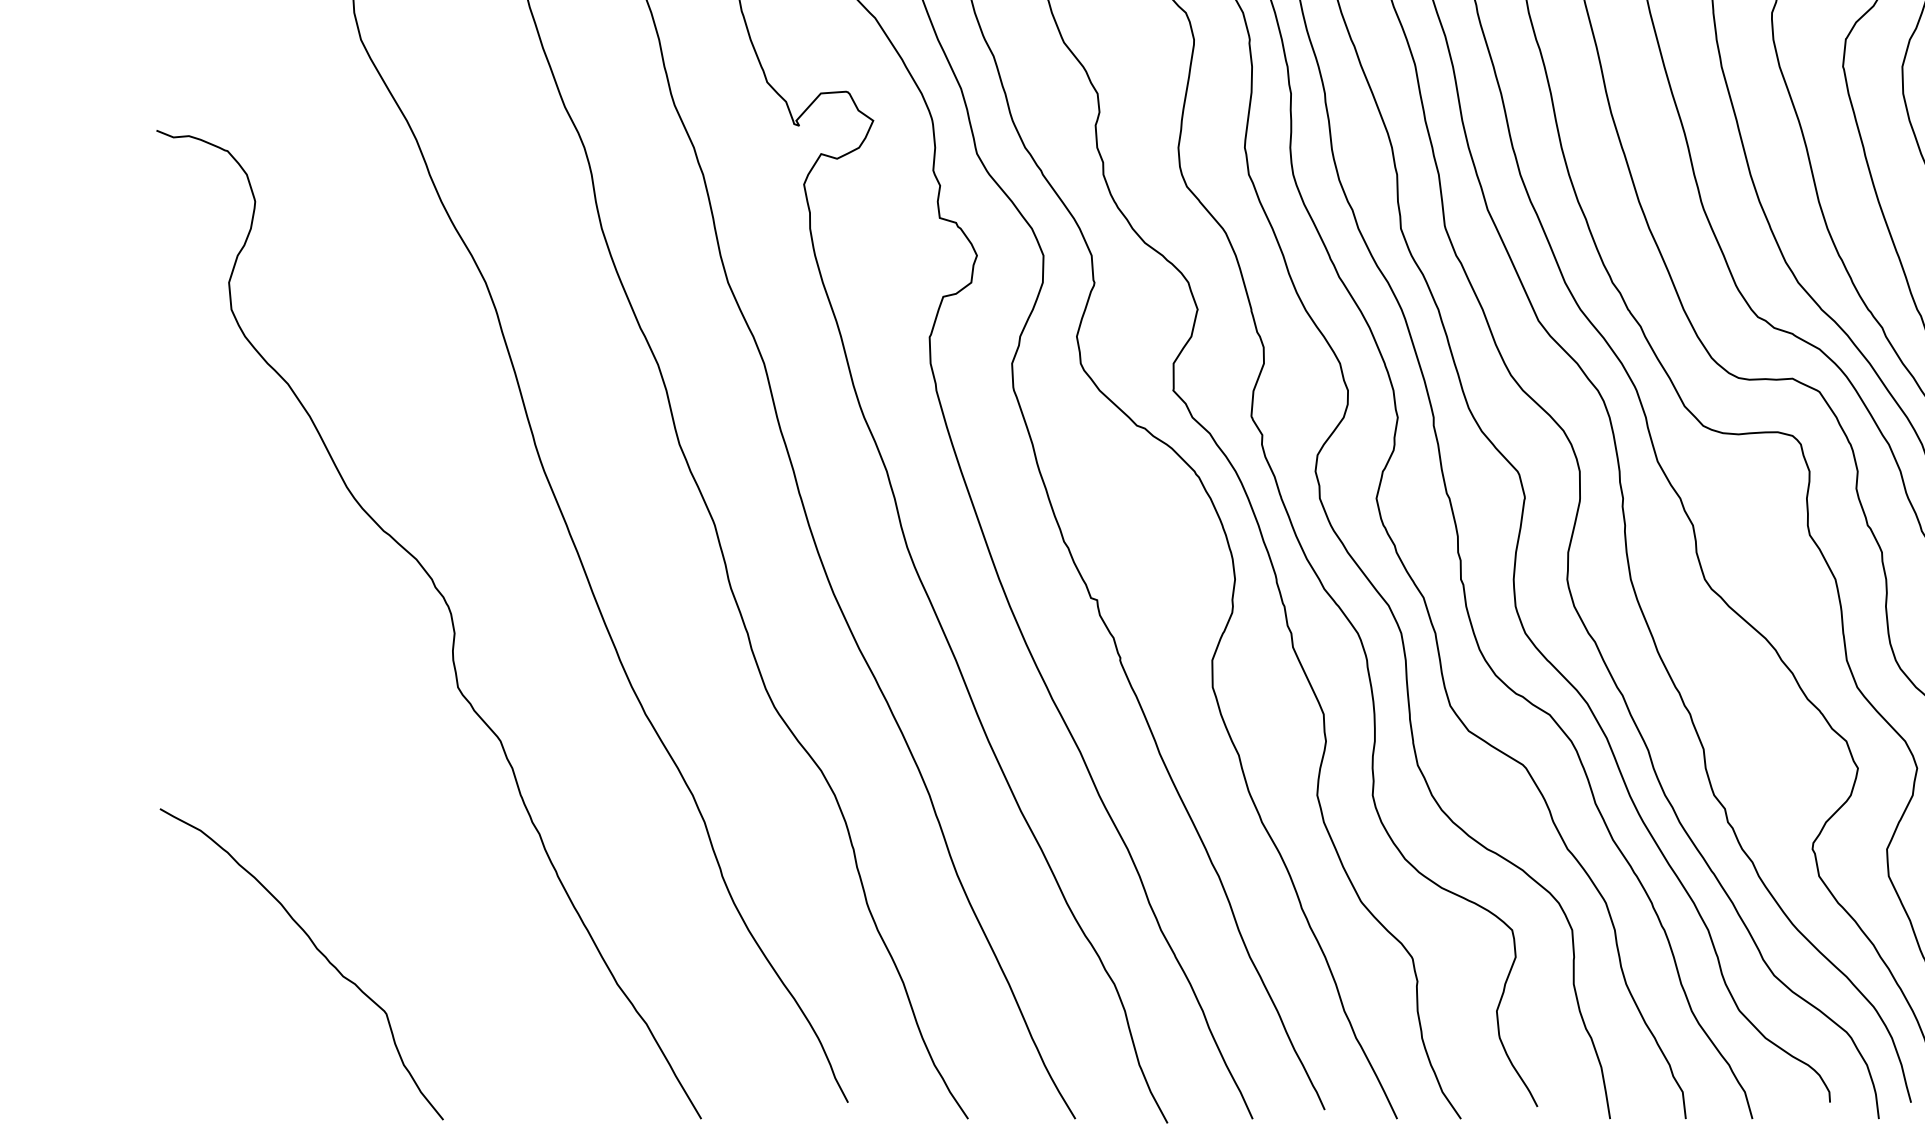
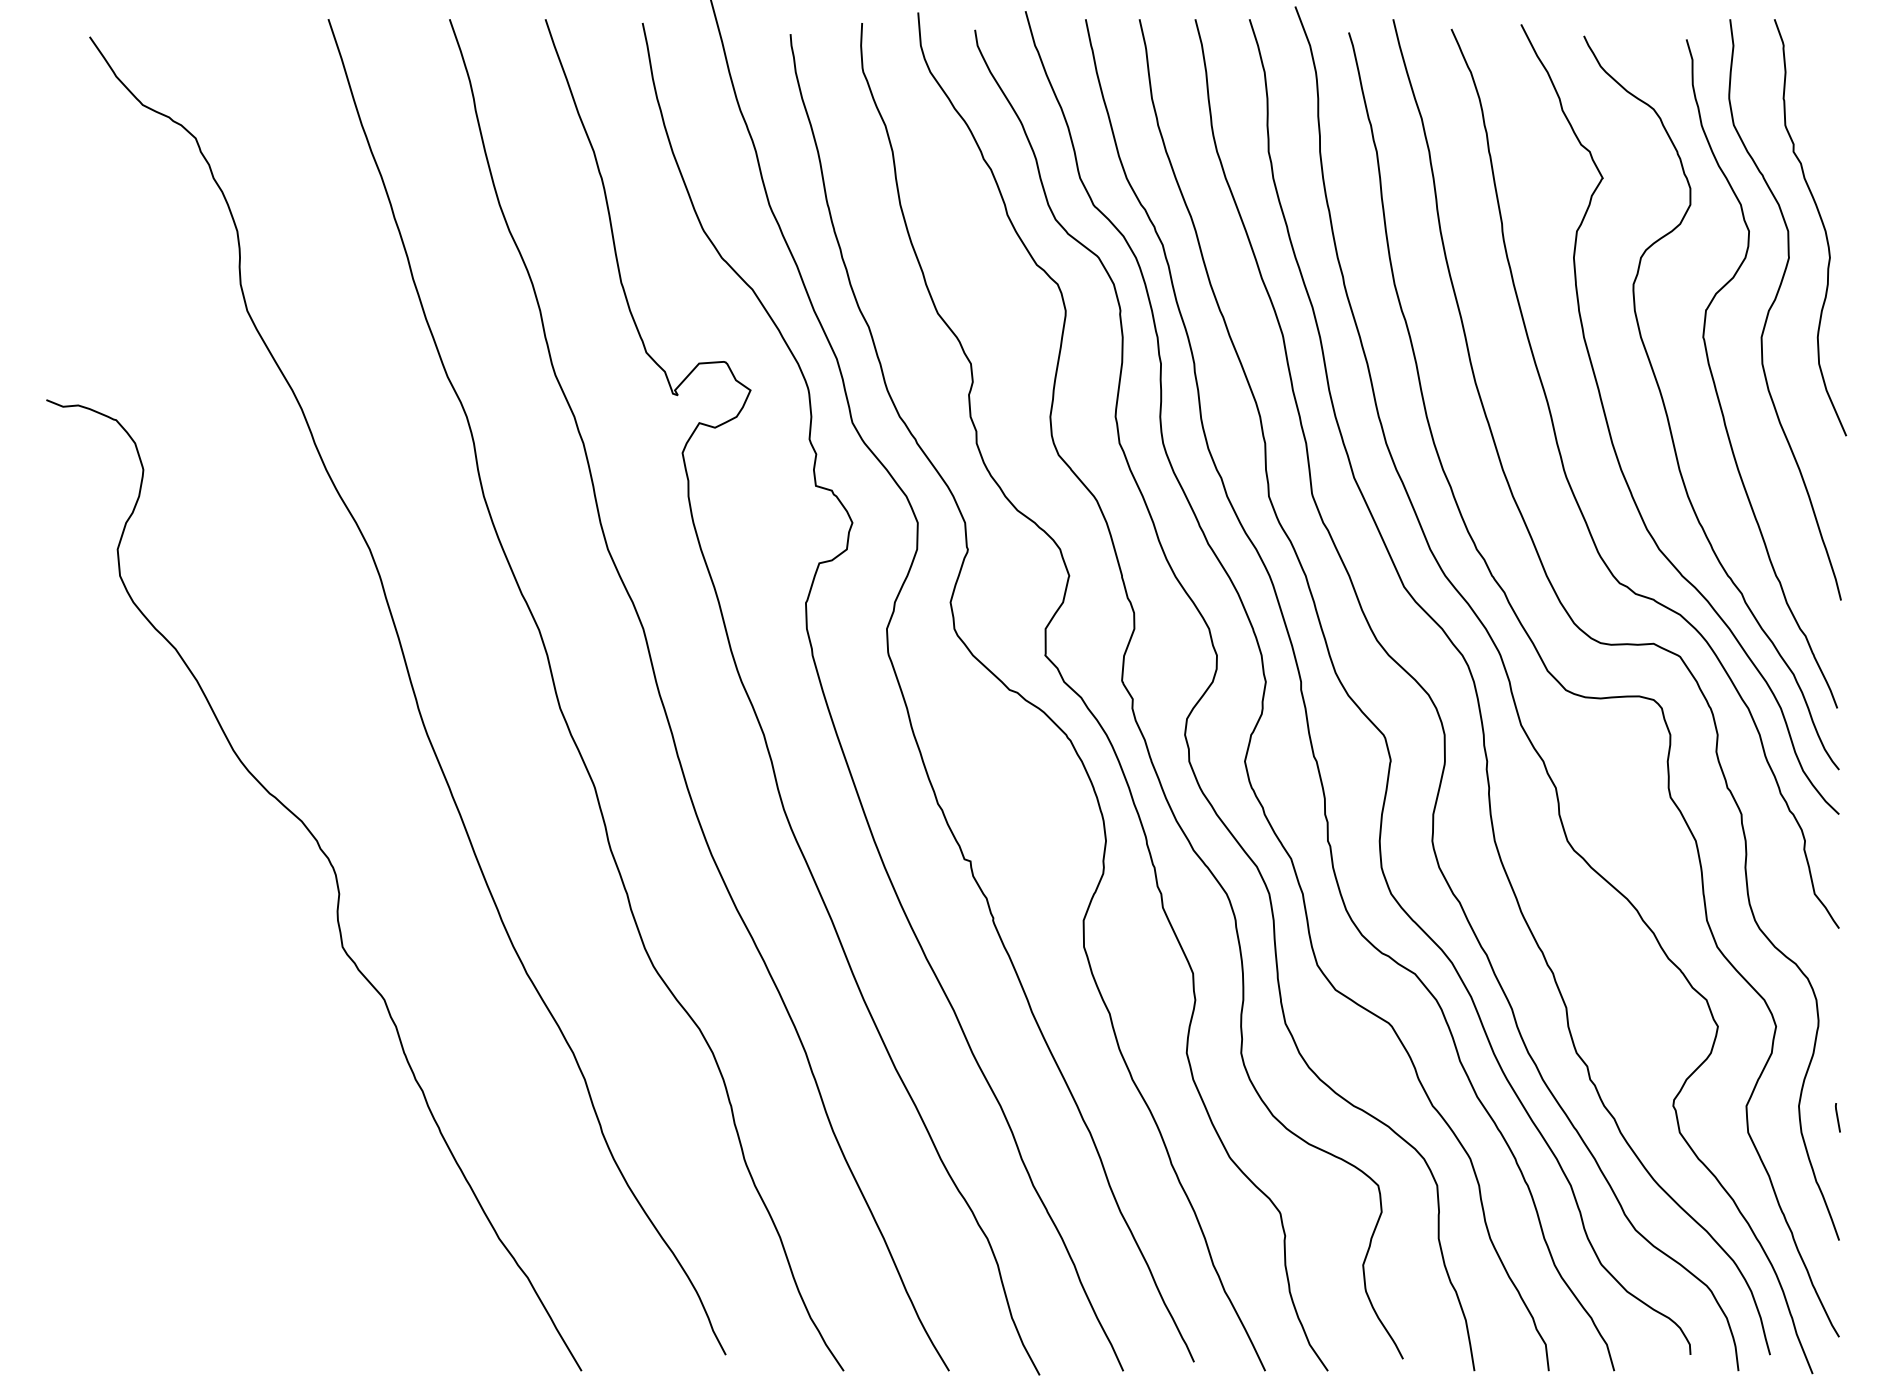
curve: (315, 948) -> (202, 1203), removed

